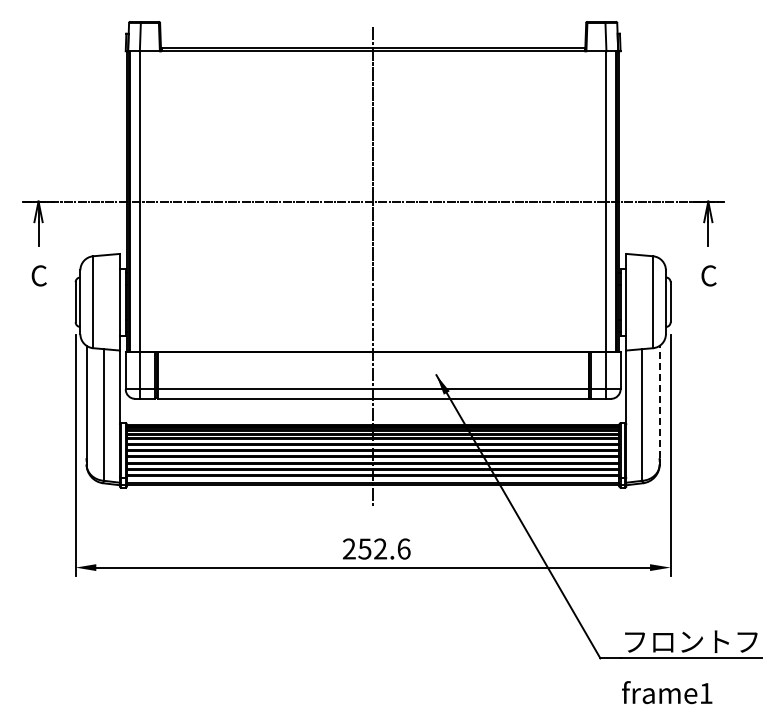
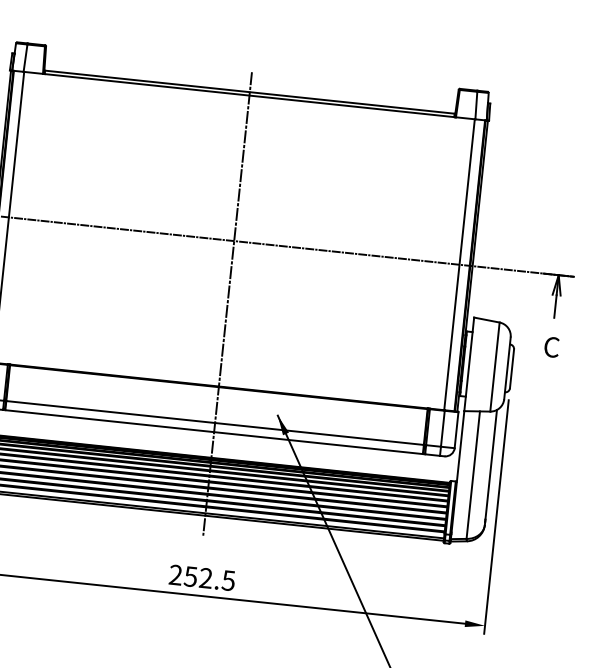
line: (659, 401) -> (491, 463), dashed -> solid
text: (403, 548) -> (228, 580), 252.6 -> 252.5

